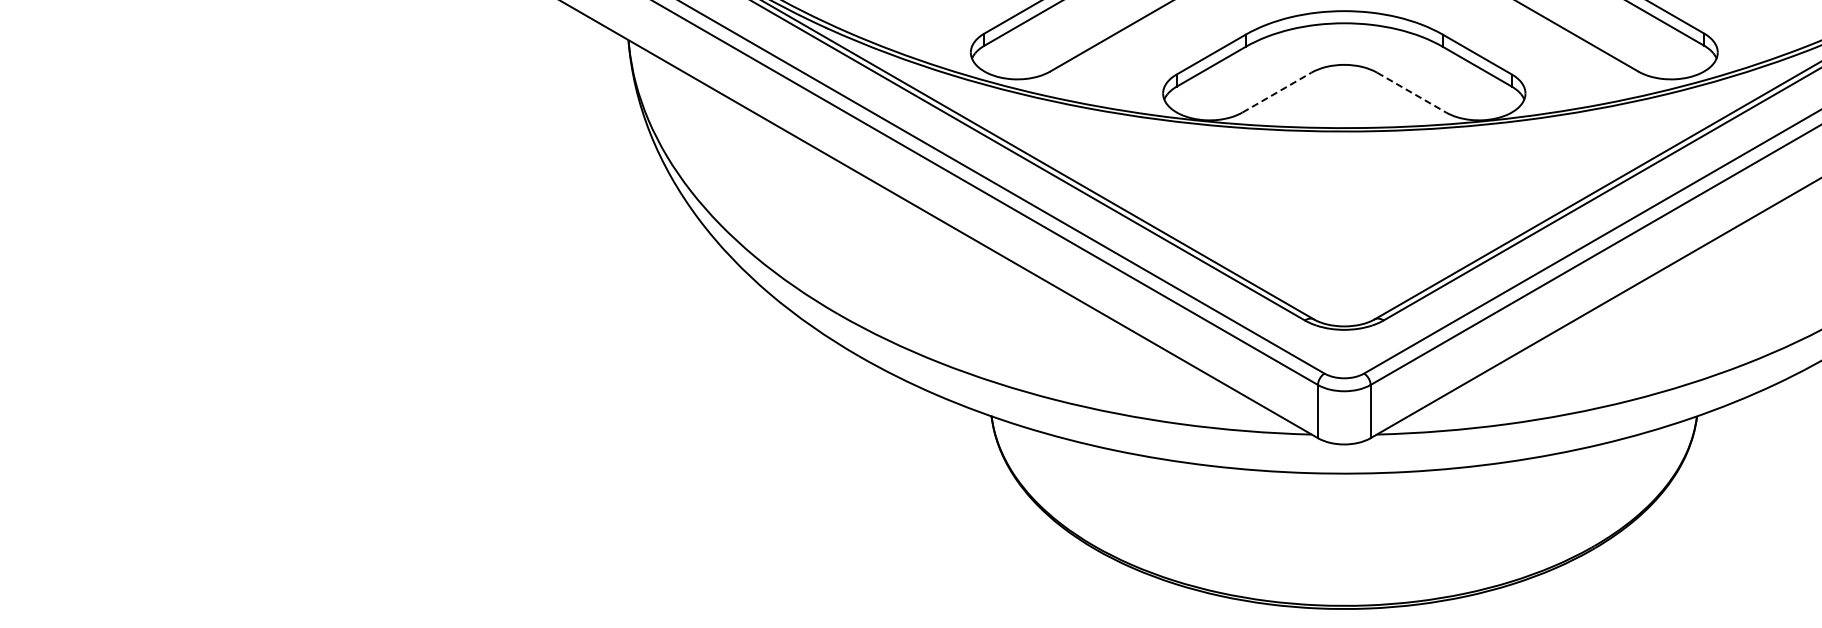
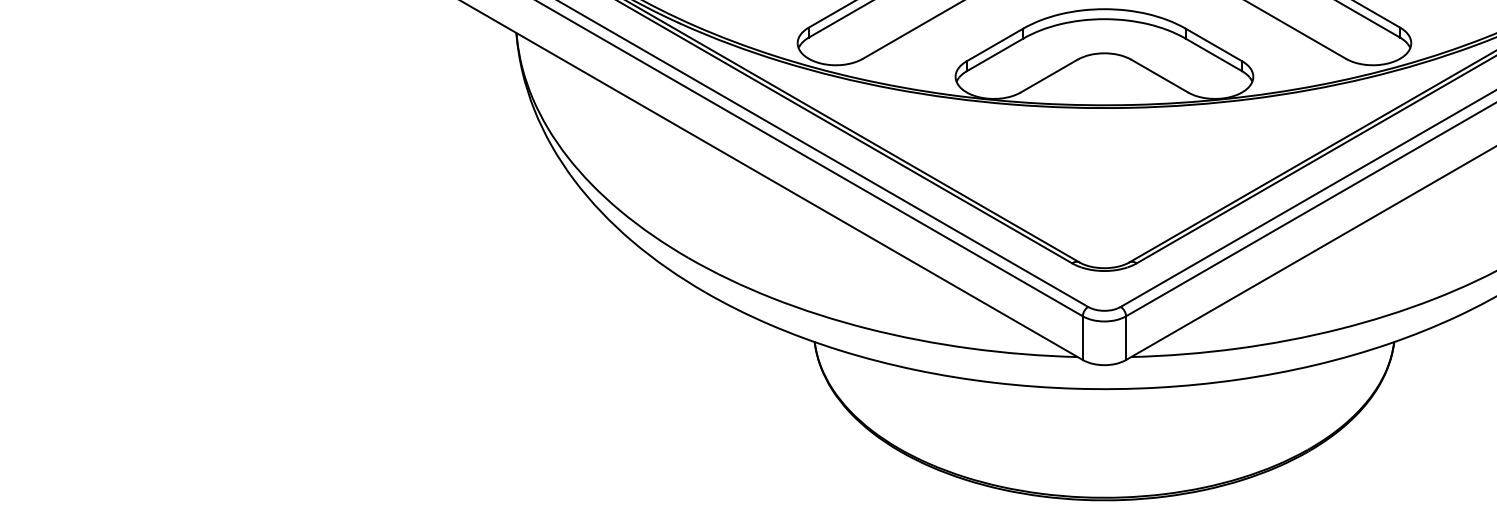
line: (1276, 92) -> (1048, 76), dashed -> solid
line: (1411, 92) -> (1159, 76), dashed -> solid

